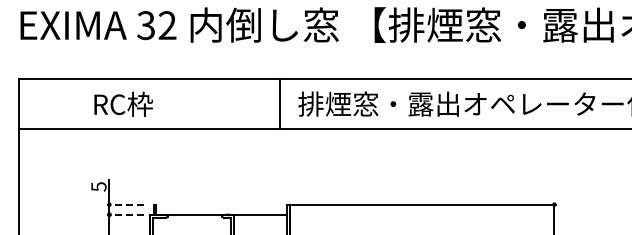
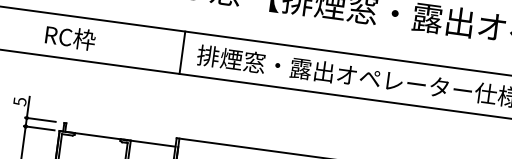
text: (123, 103) -> (70, 36), moved
line: (125, 204) -> (40, 119), dashed -> solid
line: (125, 214) -> (39, 128), dashed -> solid

